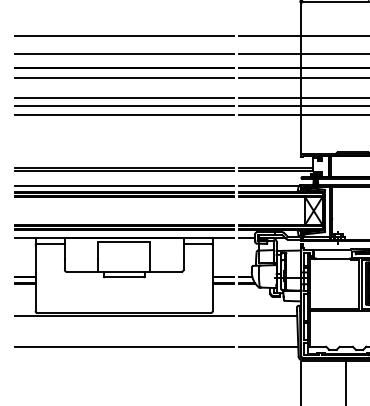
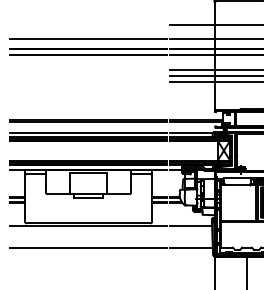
line: (124, 35) -> (88, 25), removed
line: (124, 98) -> (88, 70), removed
line: (124, 106) -> (88, 76), removed
line: (124, 115) -> (88, 82), removed

